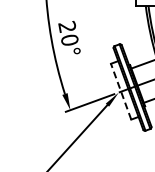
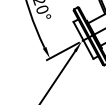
line: (121, 91) -> (83, 40), dashed -> solid

